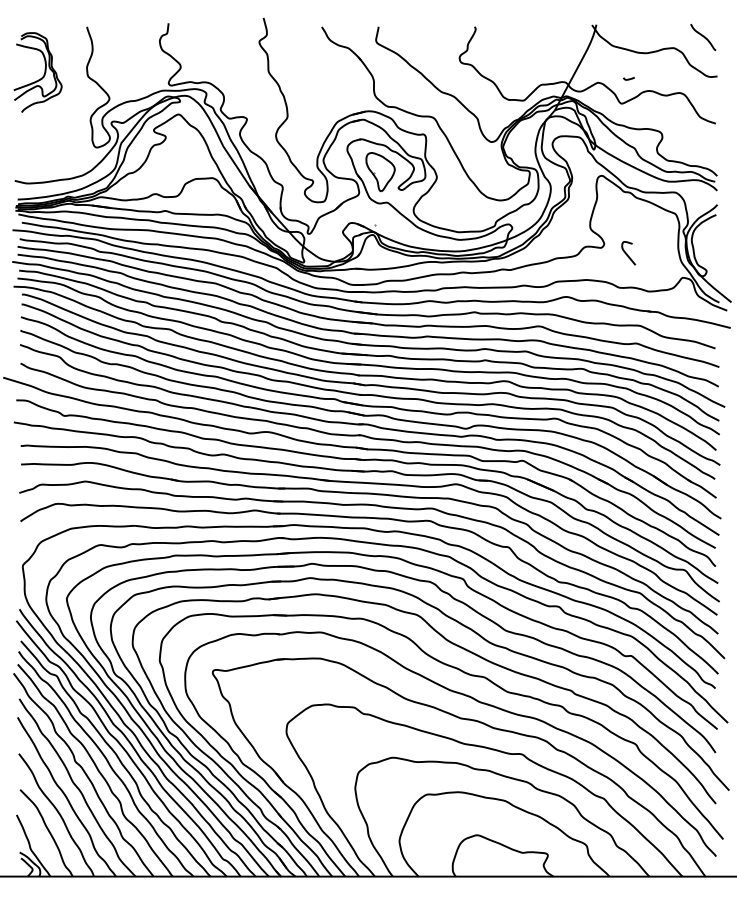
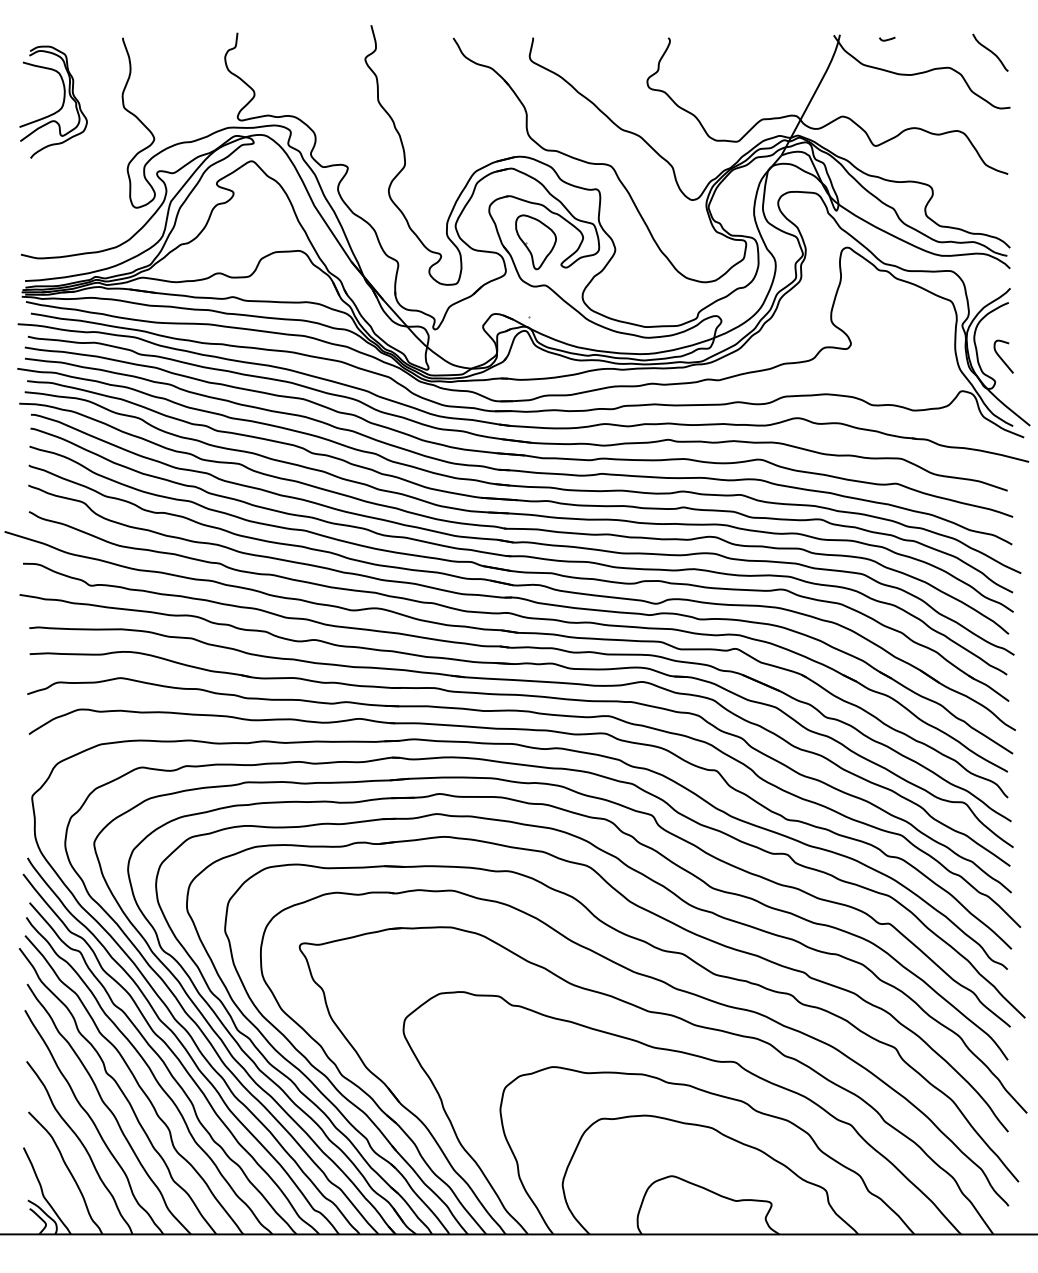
curve: (628, 78) -> (886, 38), moved
curve: (627, 253) -> (1002, 356), moved

